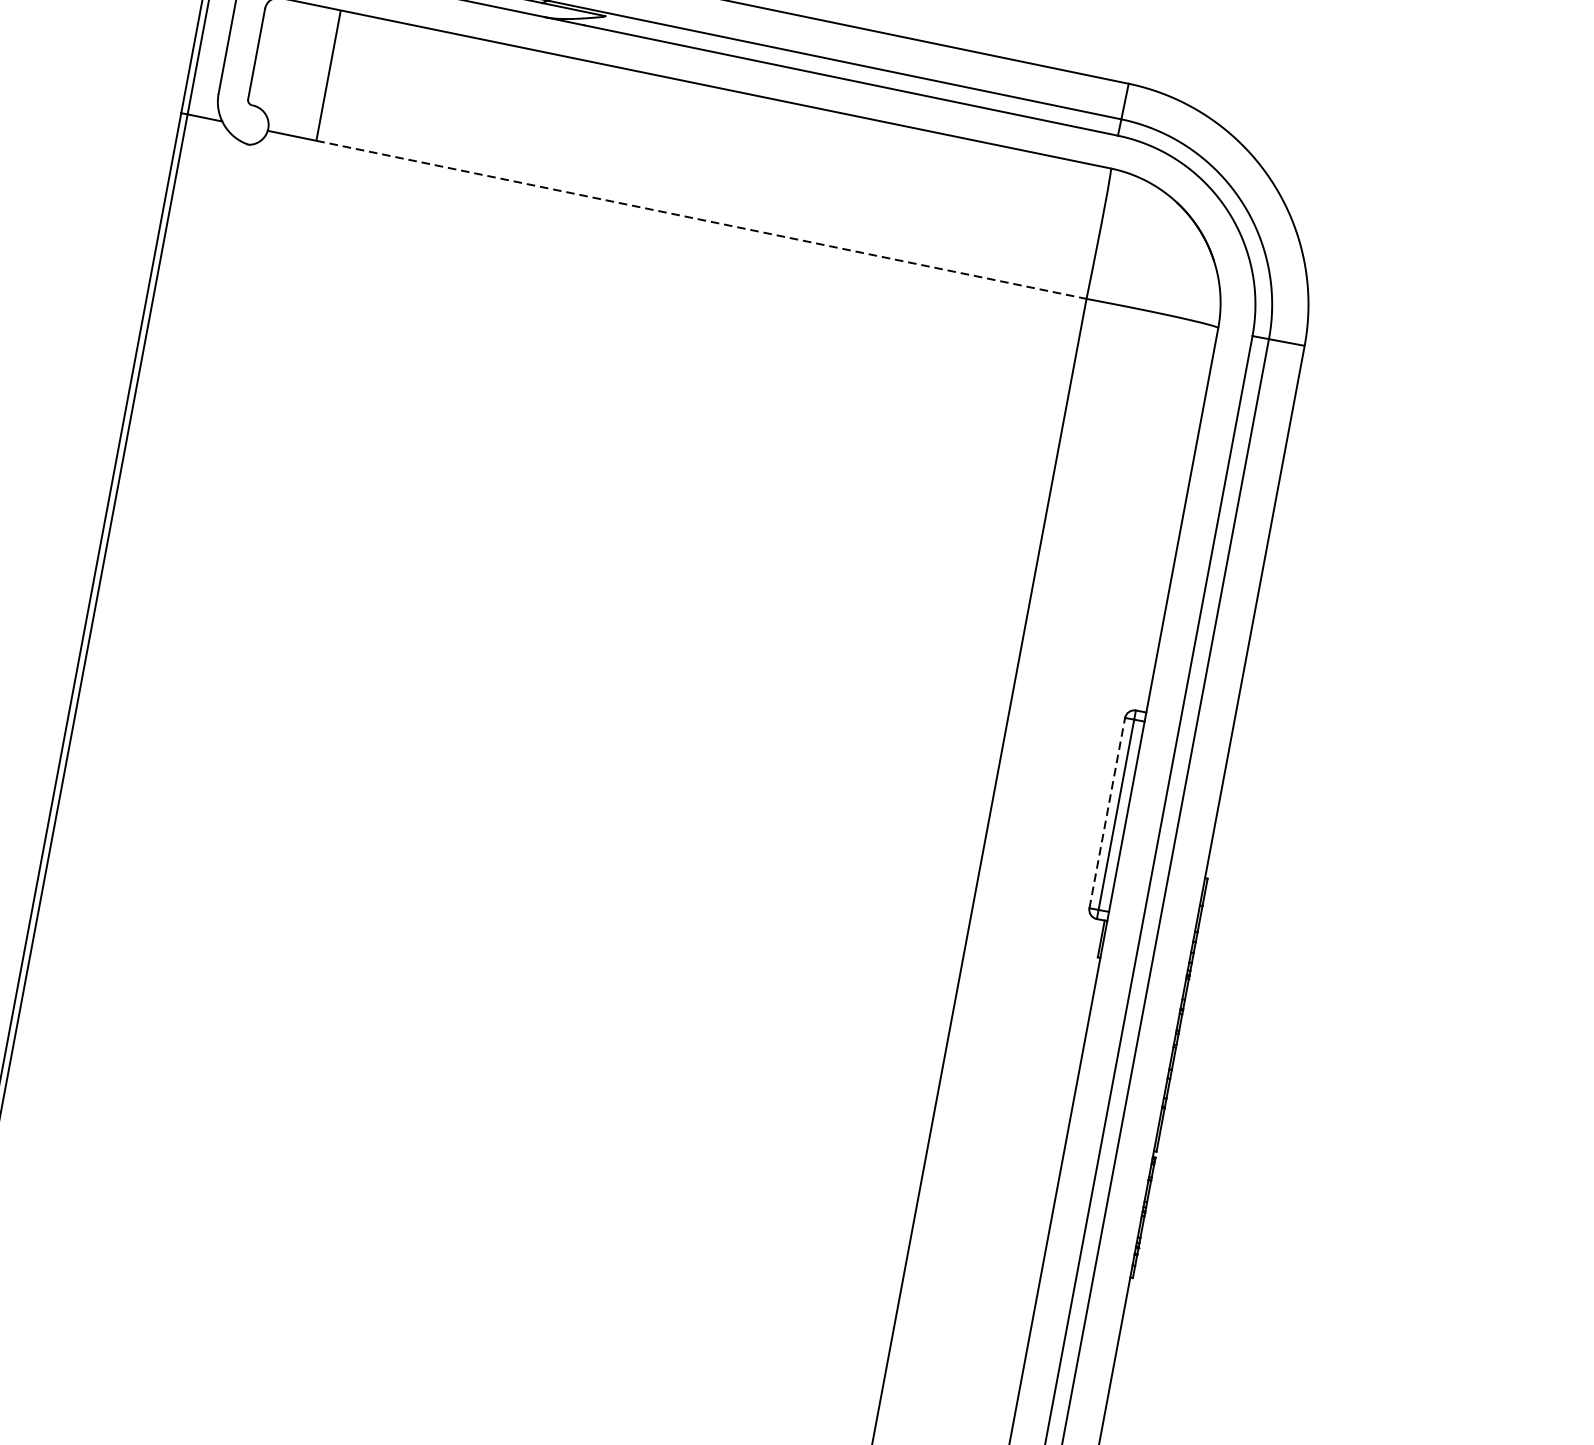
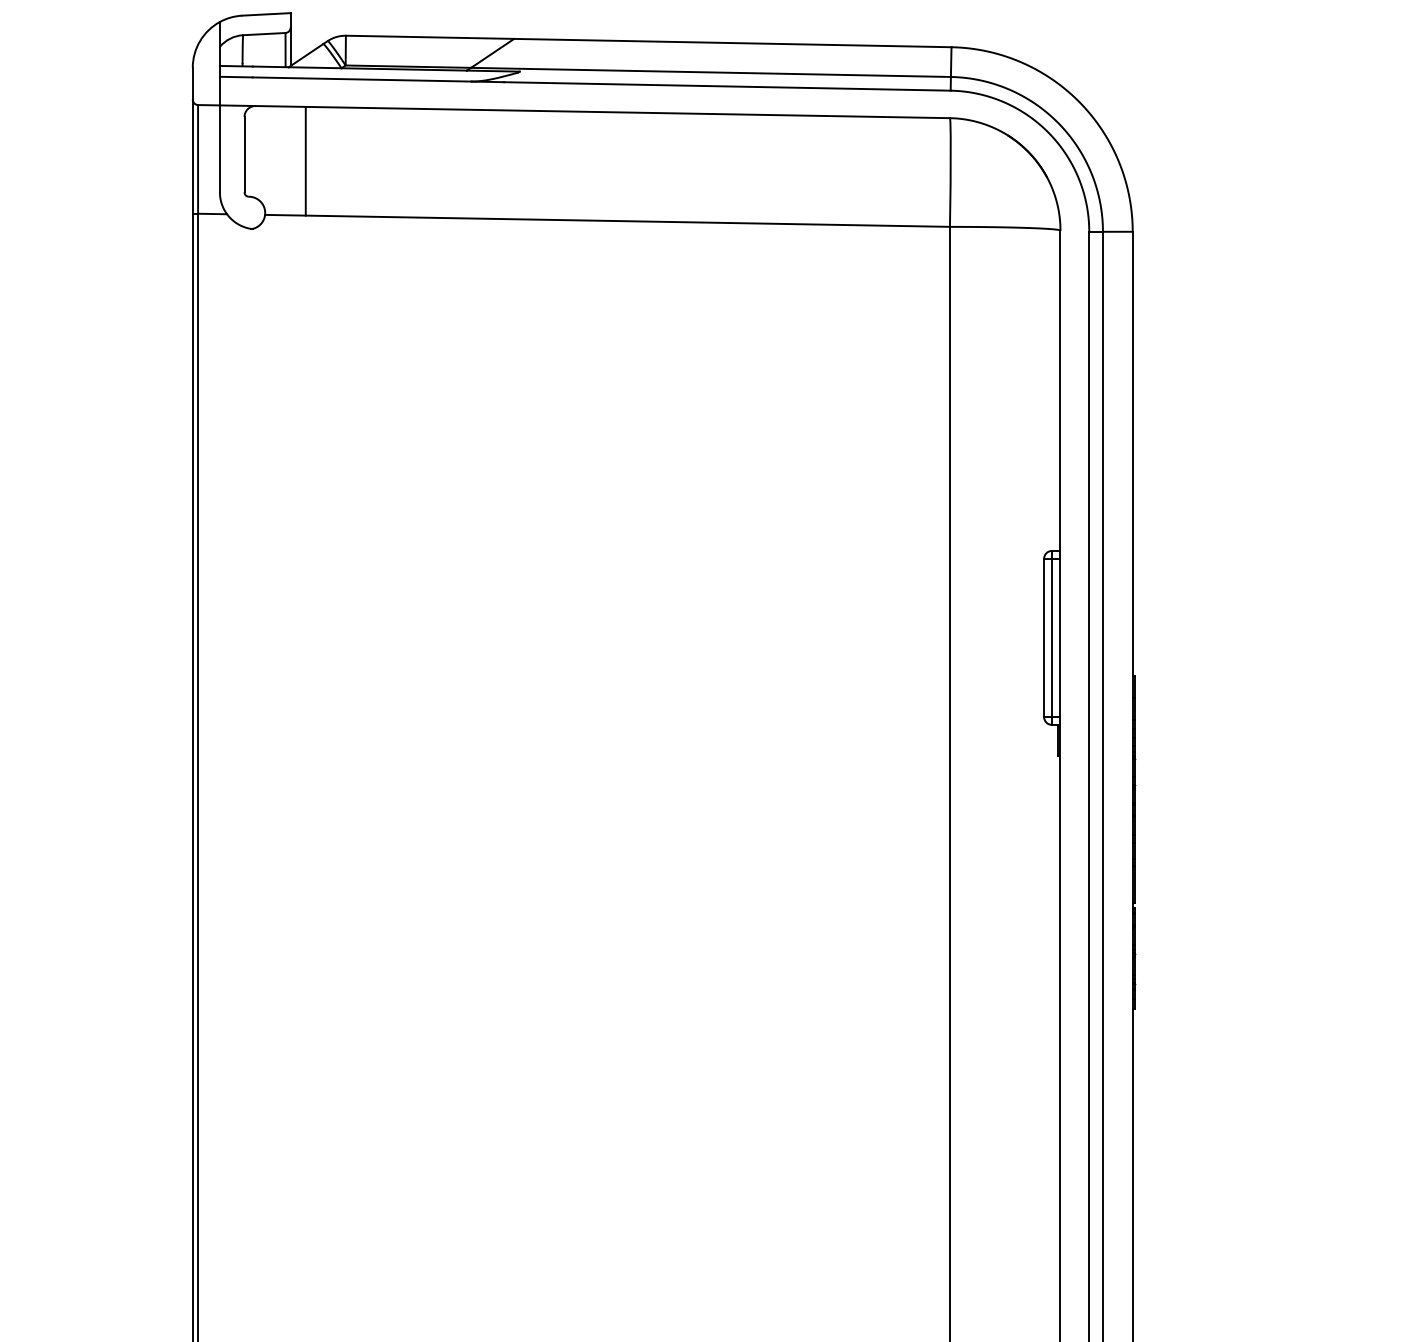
line: (702, 220) -> (628, 221), dashed -> solid
line: (1107, 812) -> (1044, 637), dashed -> solid

